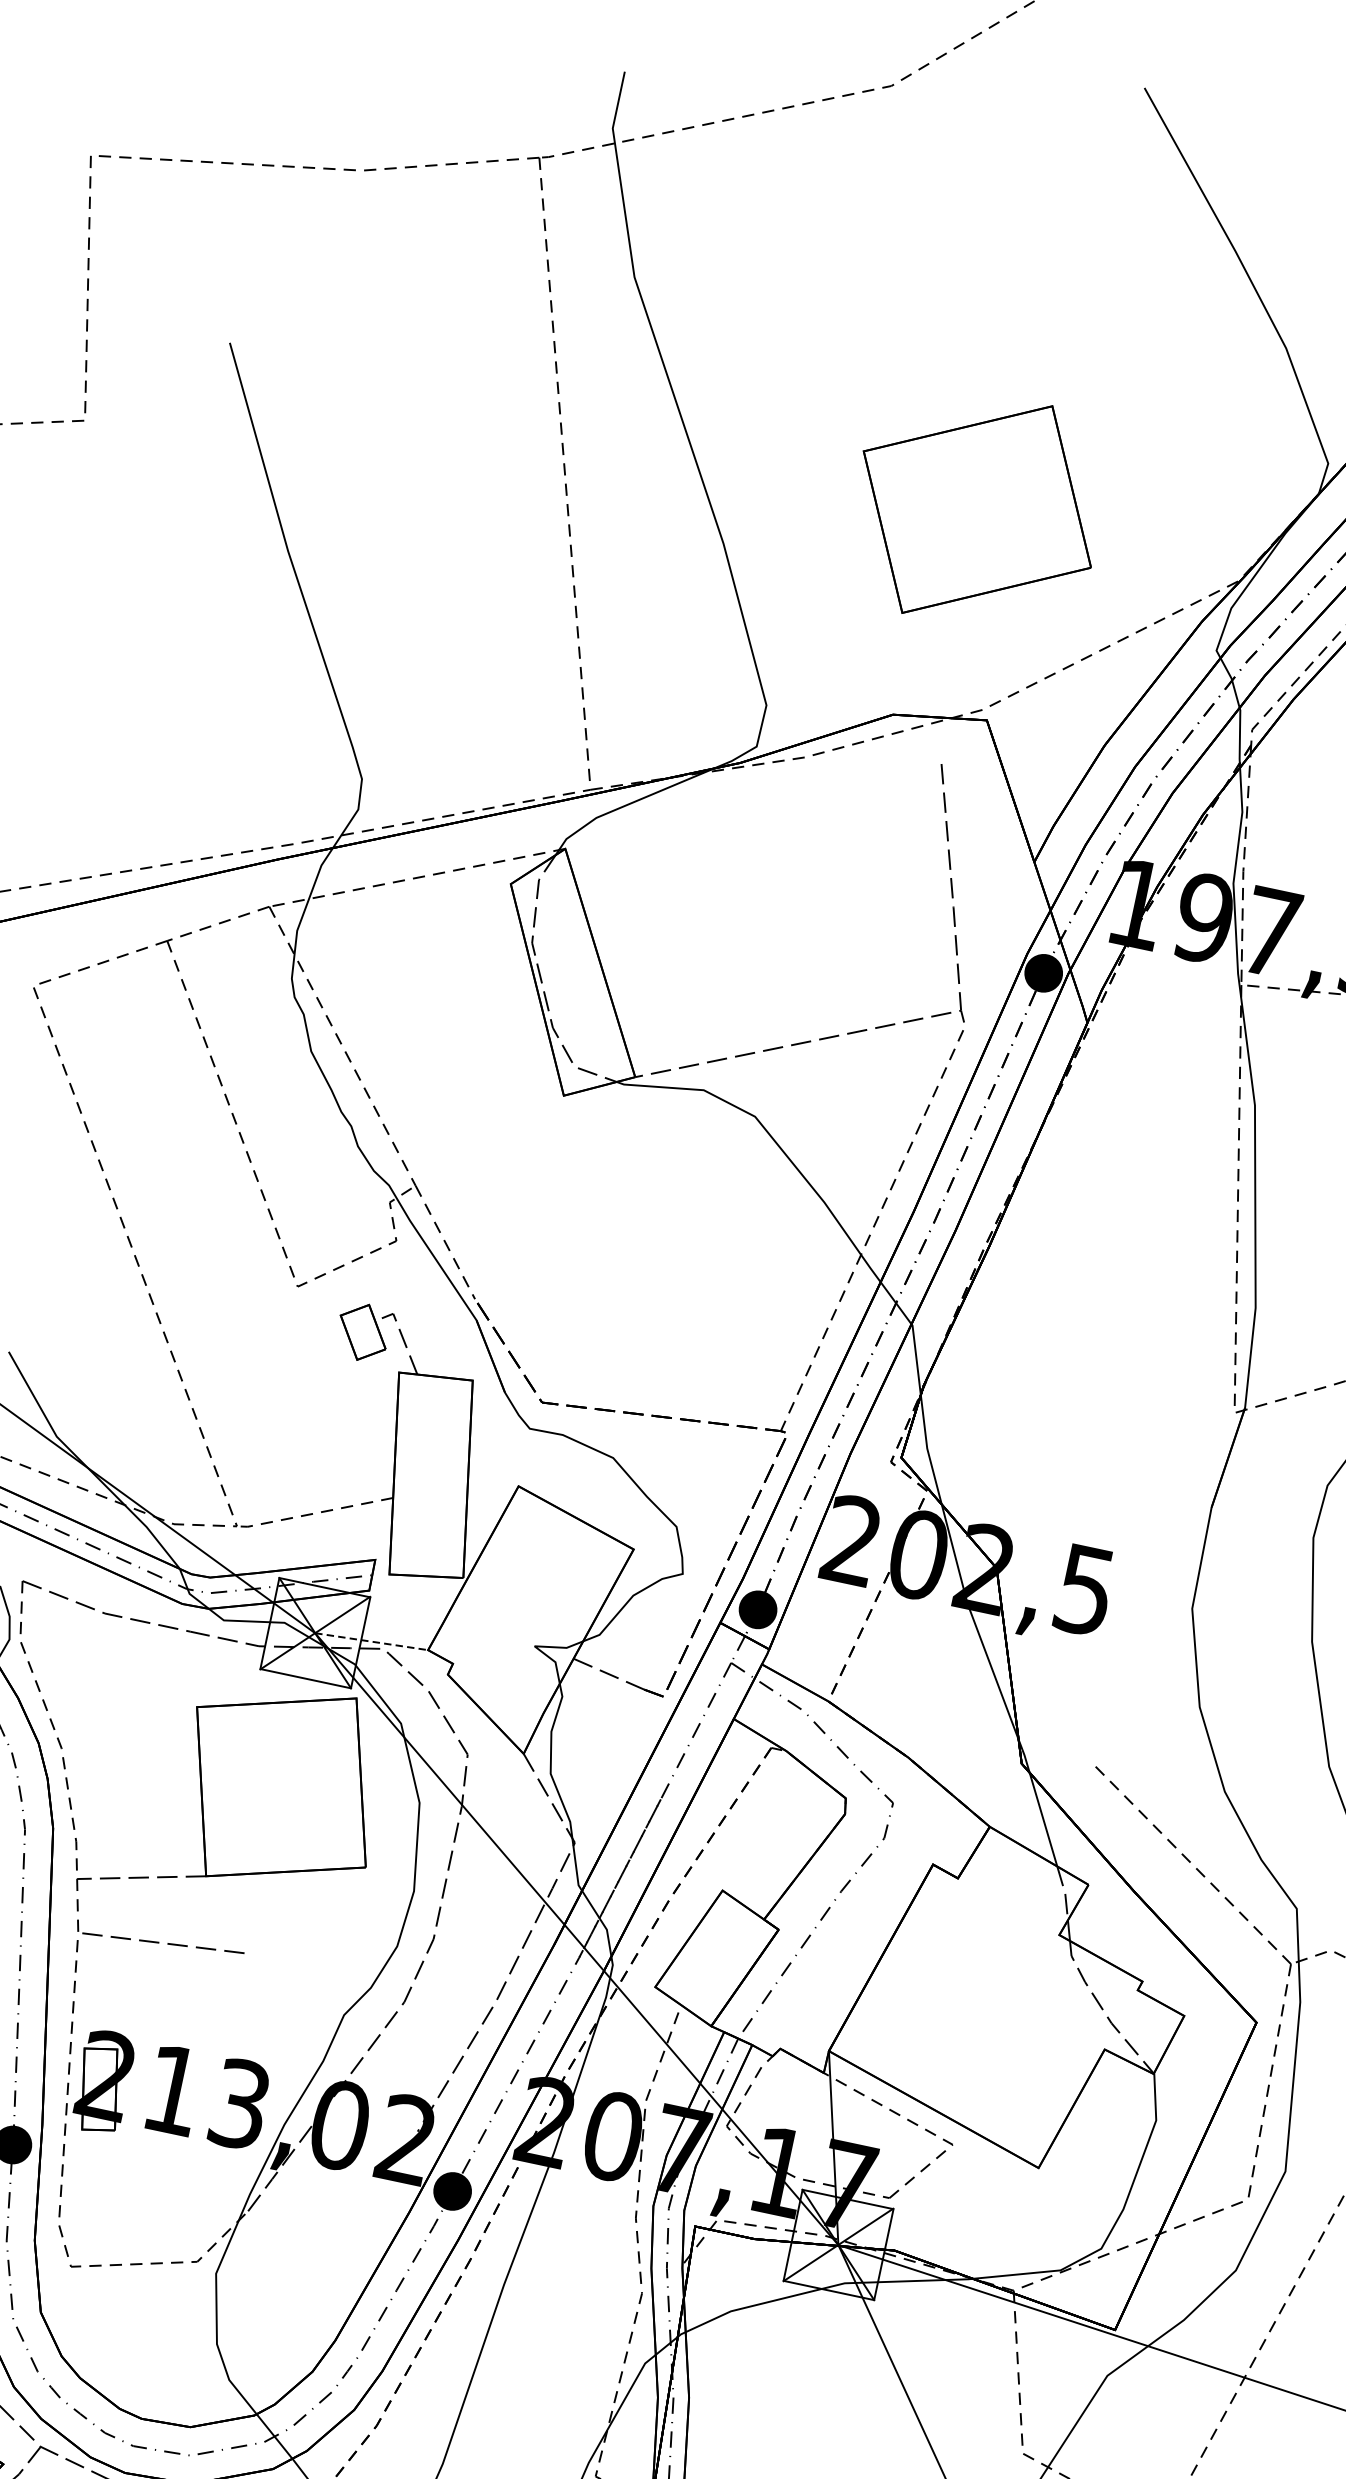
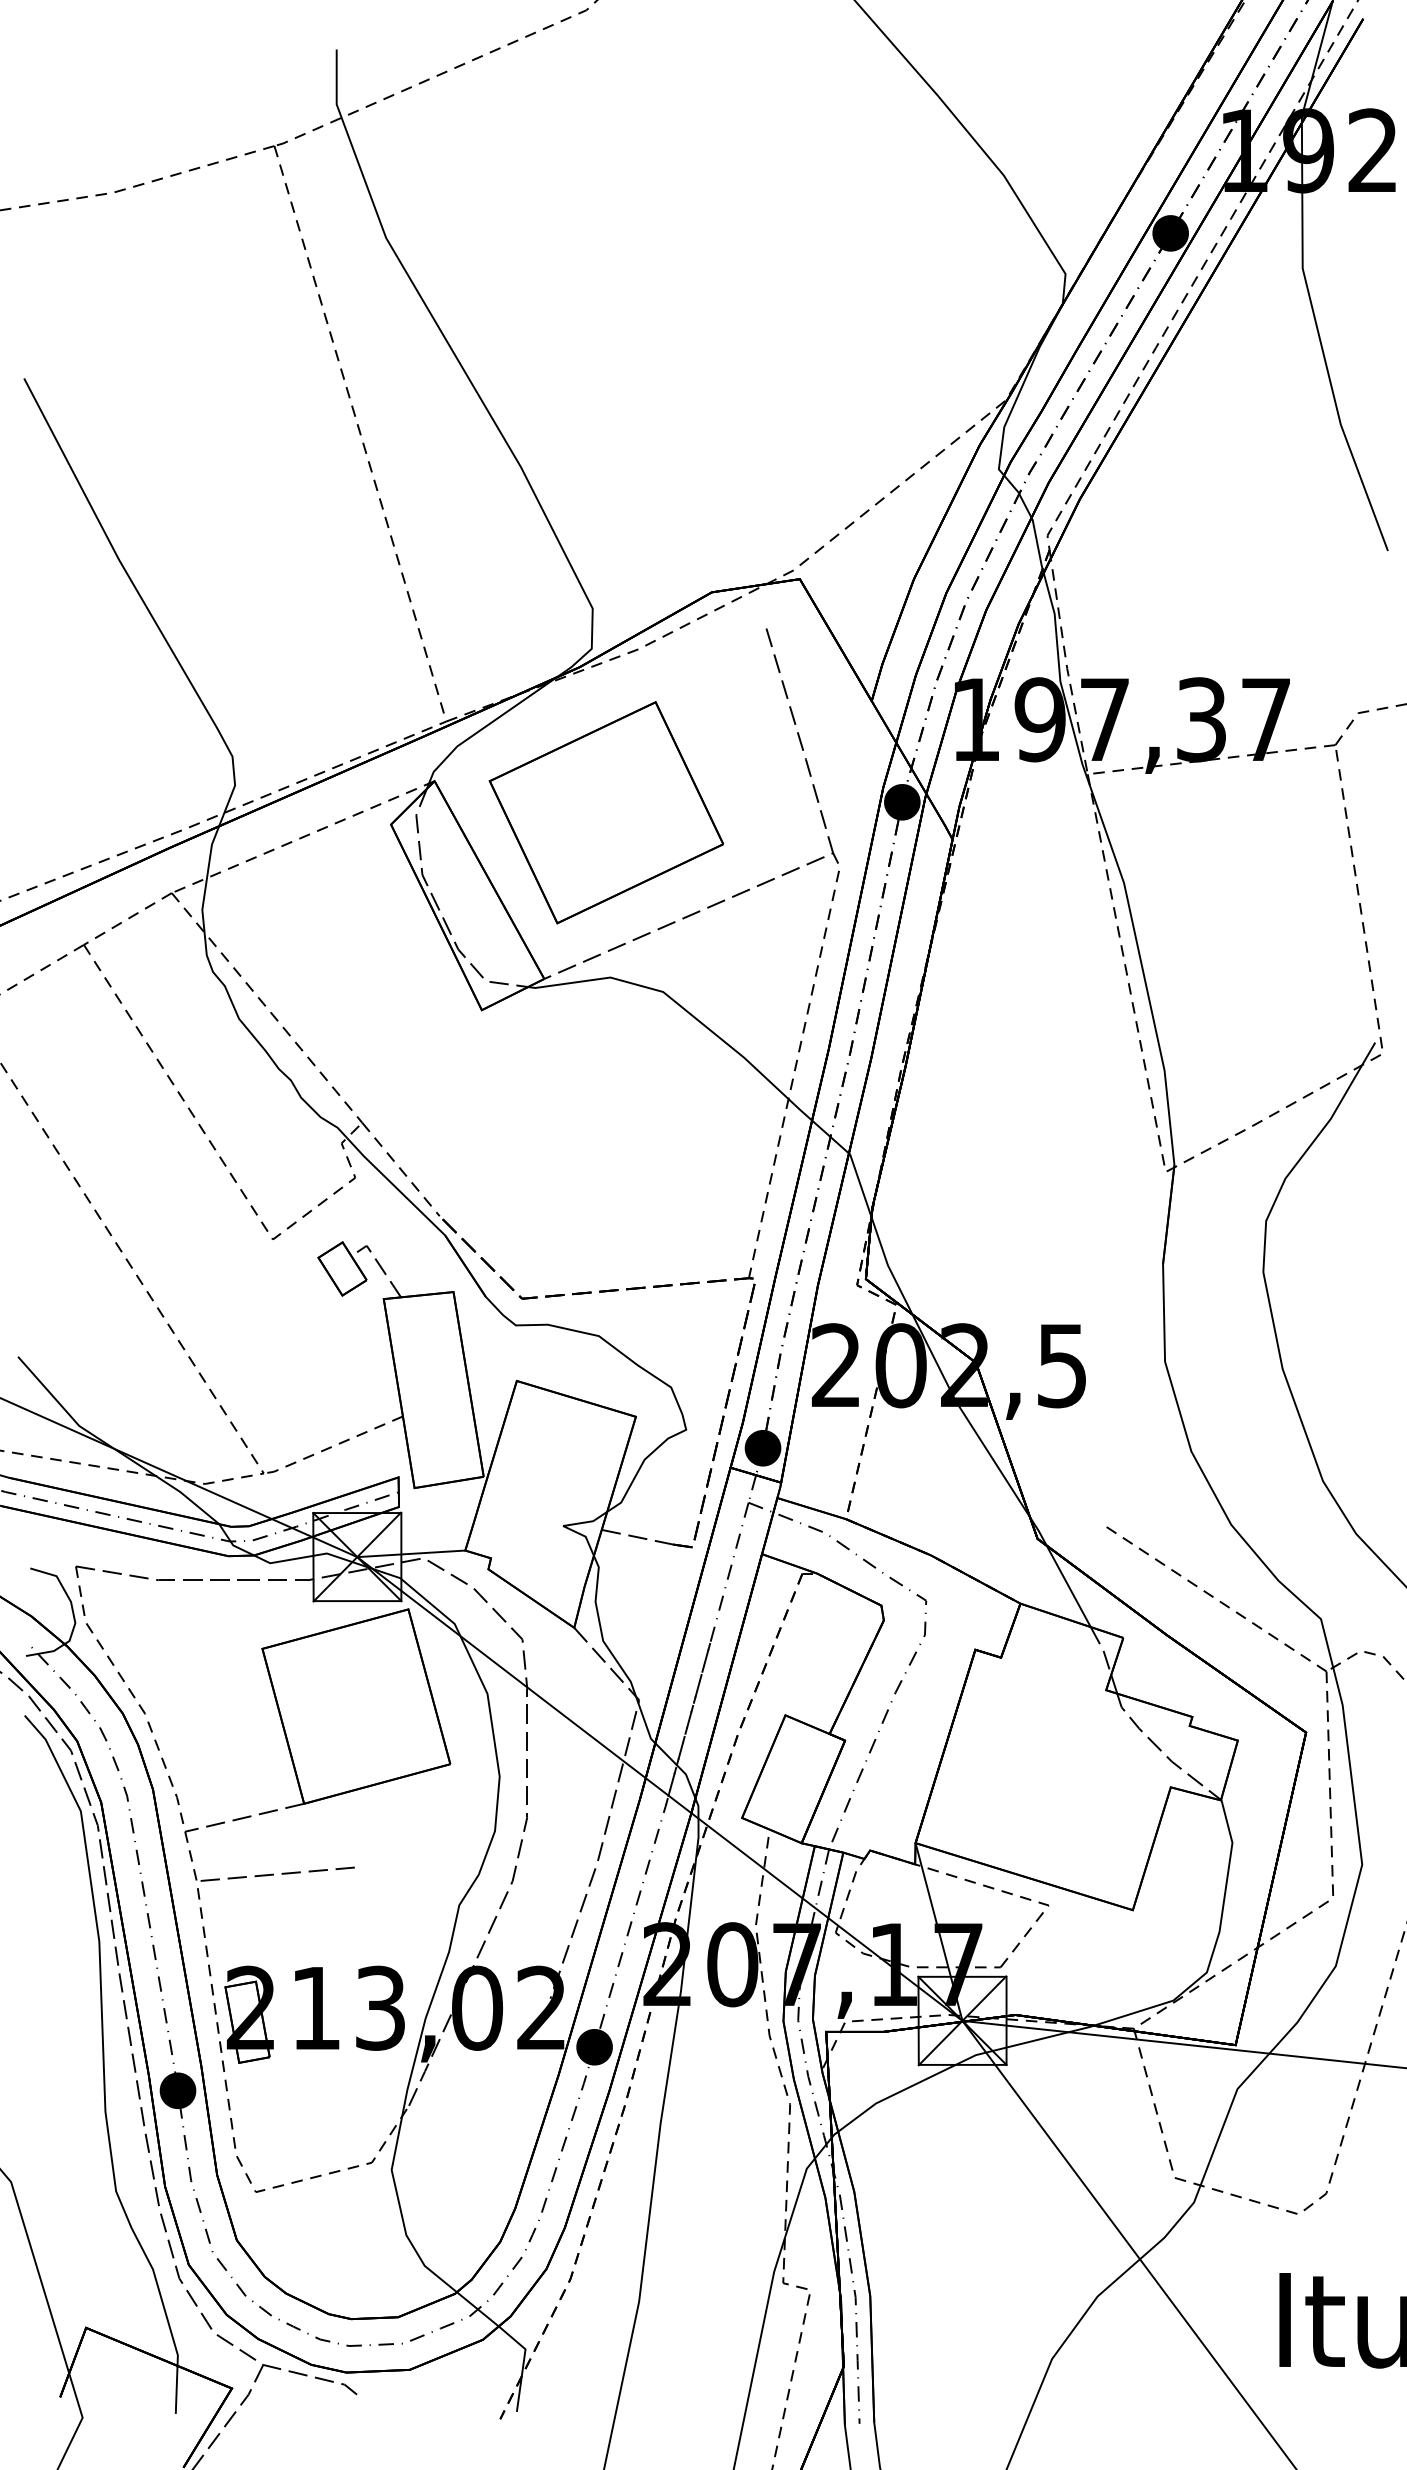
part: (976, 509) -> (605, 812), moved
line: (371, 1641) -> (411, 1553), dashed -> solid

